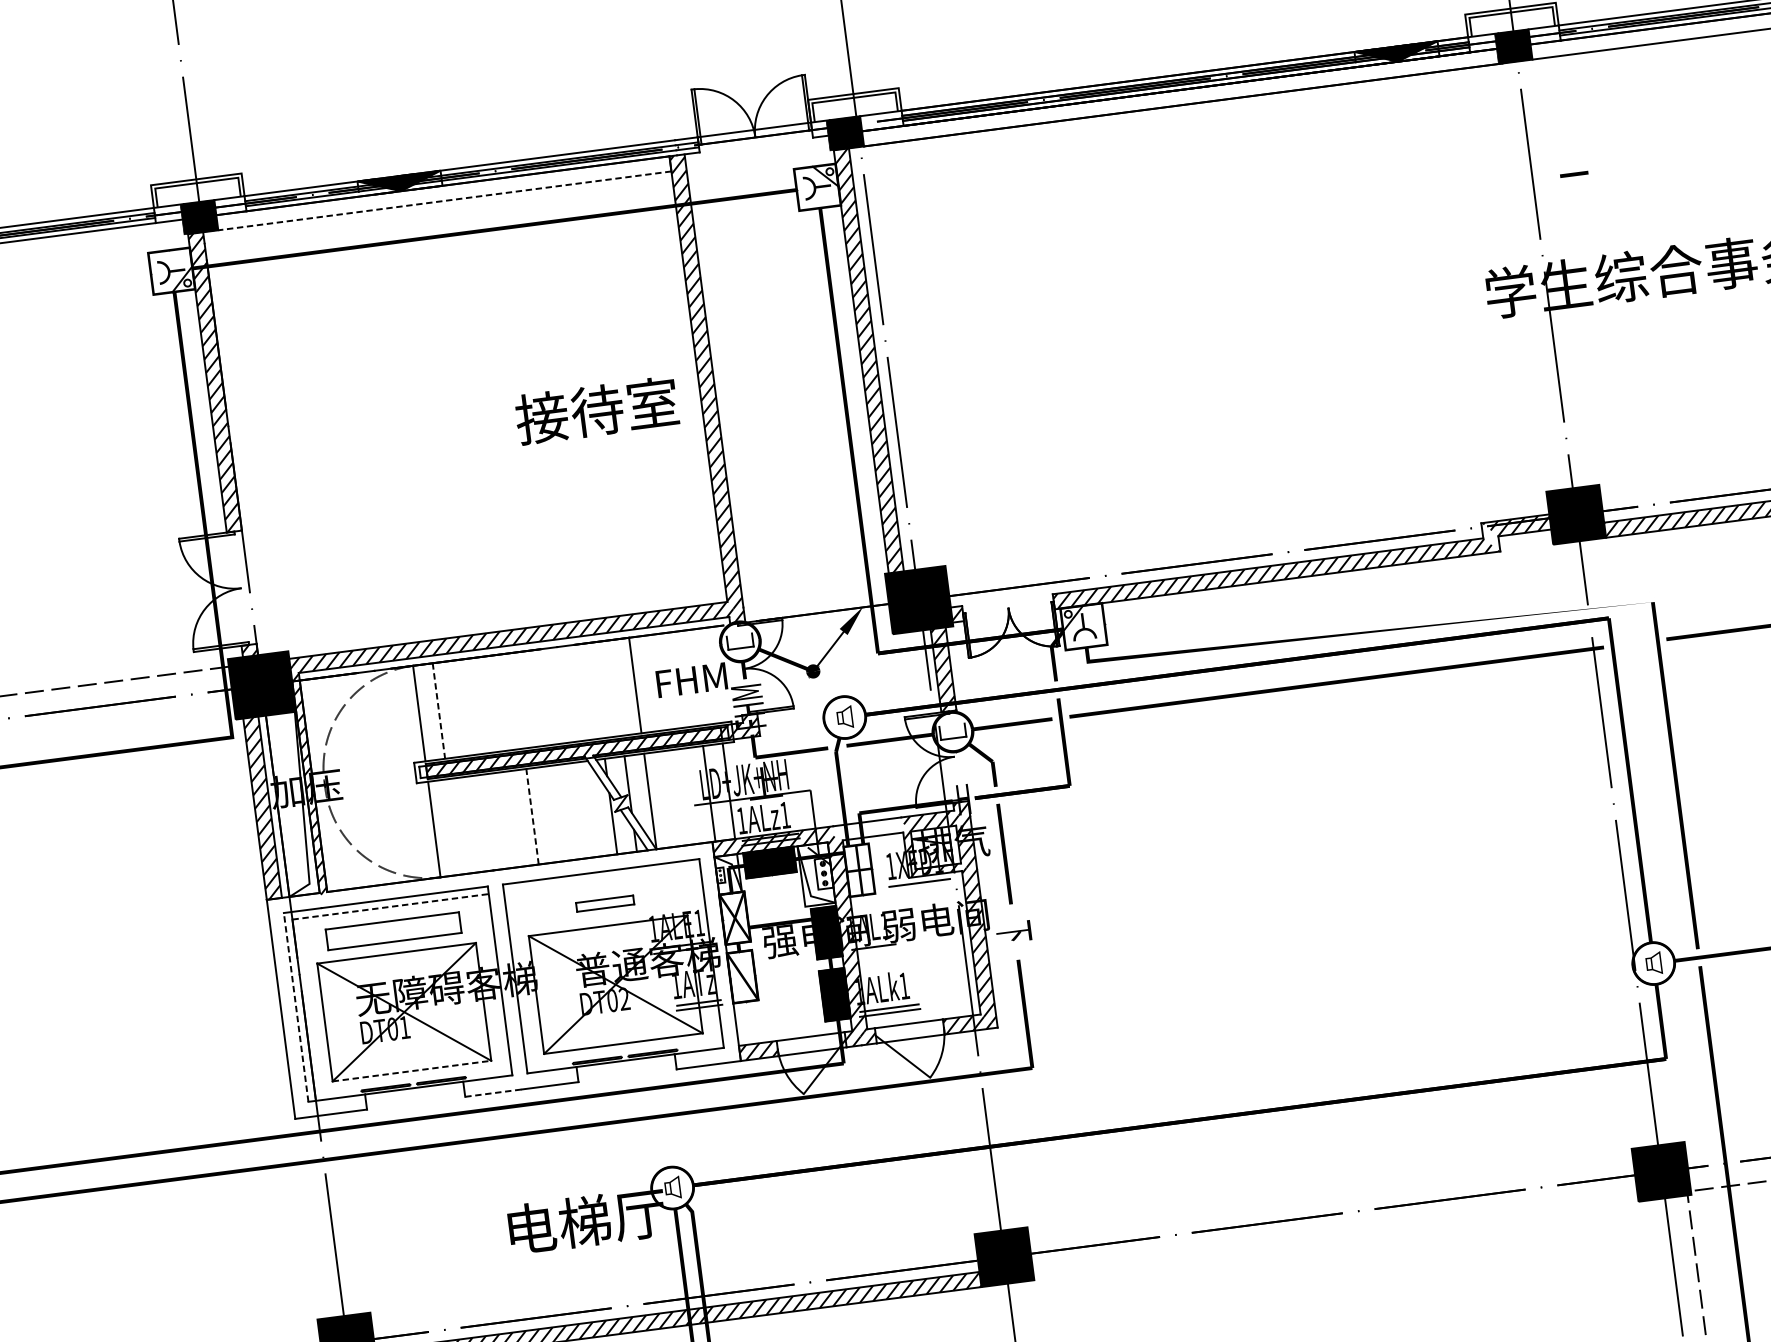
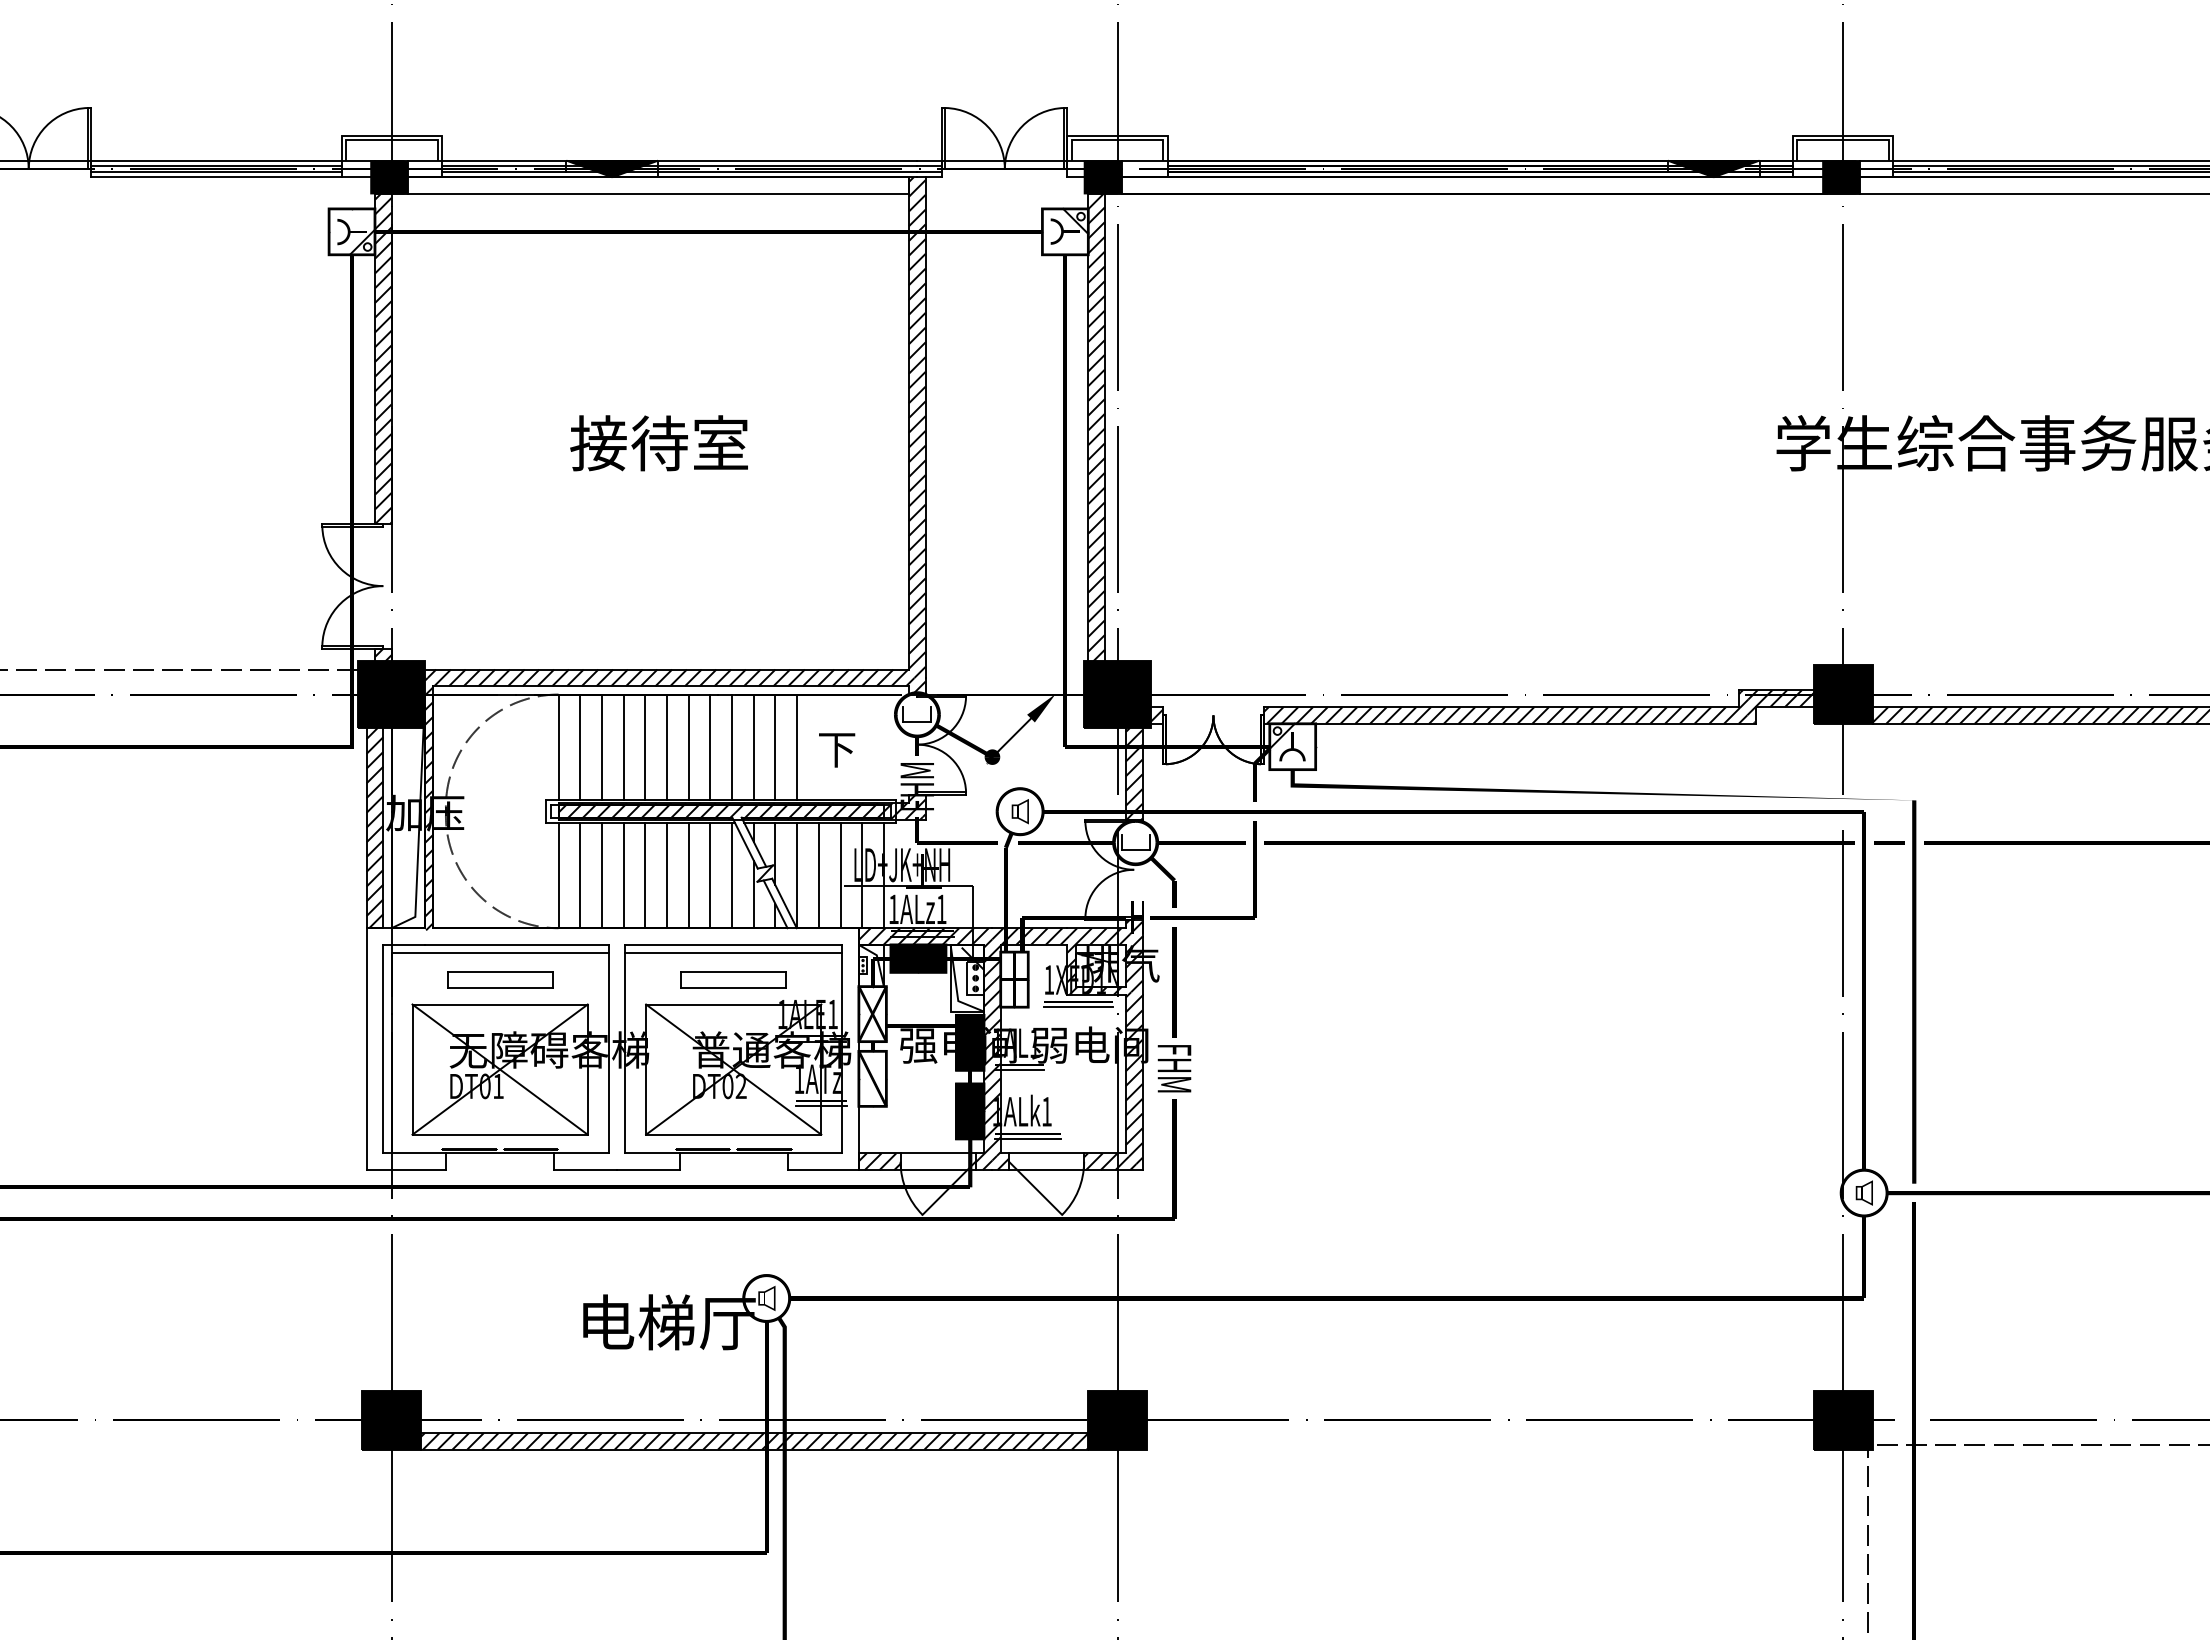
line: (1574, 174) -> (1889, 842), moved
line: (444, 201) -> (658, 194), dashed -> solid
text: (596, 410) -> (658, 443), moved
hatch: (1490, 537) -> (1747, 707), added
text: (691, 681) -> (858, 750), FHM -> 下
line: (615, 688) -> (775, 747), added
line: (595, 690) -> (753, 747), added
line: (576, 693) -> (732, 747), added
line: (556, 695) -> (710, 747), added
line: (536, 698) -> (688, 747), added
line: (517, 701) -> (666, 747), added
line: (498, 703) -> (645, 747), added
line: (478, 706) -> (623, 747), added
line: (458, 708) -> (601, 747), added
line: (439, 711) -> (580, 747), dashed -> solid
line: (689, 796) -> (840, 875), added
line: (669, 799) -> (818, 875), added
line: (591, 809) -> (732, 875), added
line: (571, 811) -> (710, 875), added
line: (552, 814) -> (688, 875), added
line: (532, 816) -> (666, 875), dashed -> solid
line: (513, 819) -> (645, 875), added
line: (493, 821) -> (623, 875), added
line: (473, 824) -> (601, 875), added
line: (454, 827) -> (580, 875), added
hatch: (868, 829) -> (1030, 936), added
line: (601, 879) -> (733, 953), added
line: (919, 888) -> (1077, 1007), added
part: (604, 903) -> (733, 979), size x1.67
line: (391, 907) -> (500, 953), dashed -> solid
part: (394, 930) -> (500, 979), size x0.71
text: (1013, 932) -> (1173, 1068), 下 -> FHM
line: (874, 951) -> (1019, 1070), added
line: (296, 1006) -> (383, 1048), dashed -> solid
line: (412, 1070) -> (500, 1134), dashed -> solid
line: (494, 1093) -> (586, 1170), dashed -> solid

